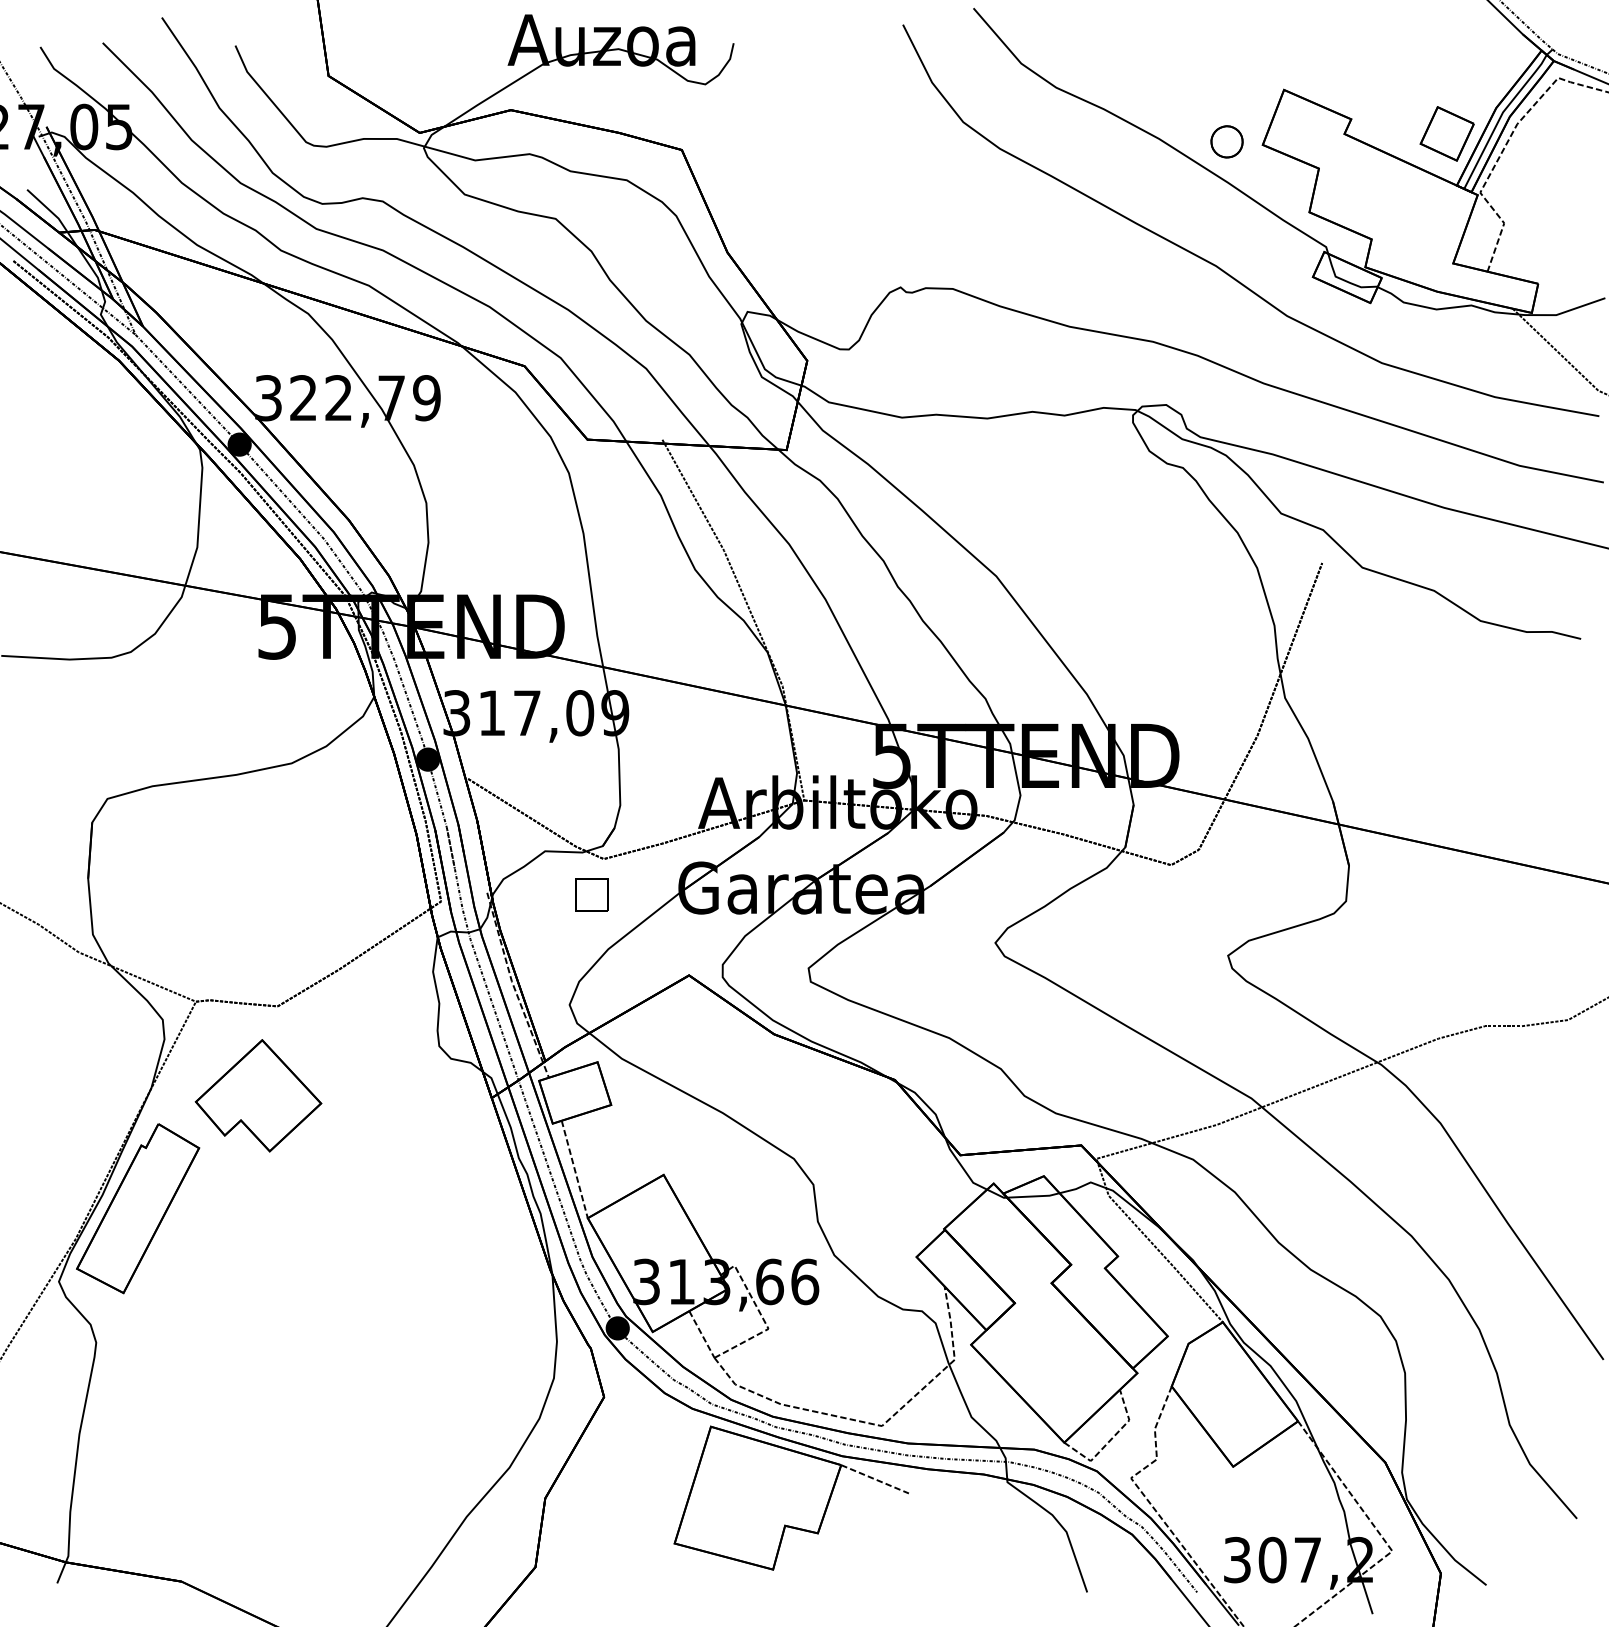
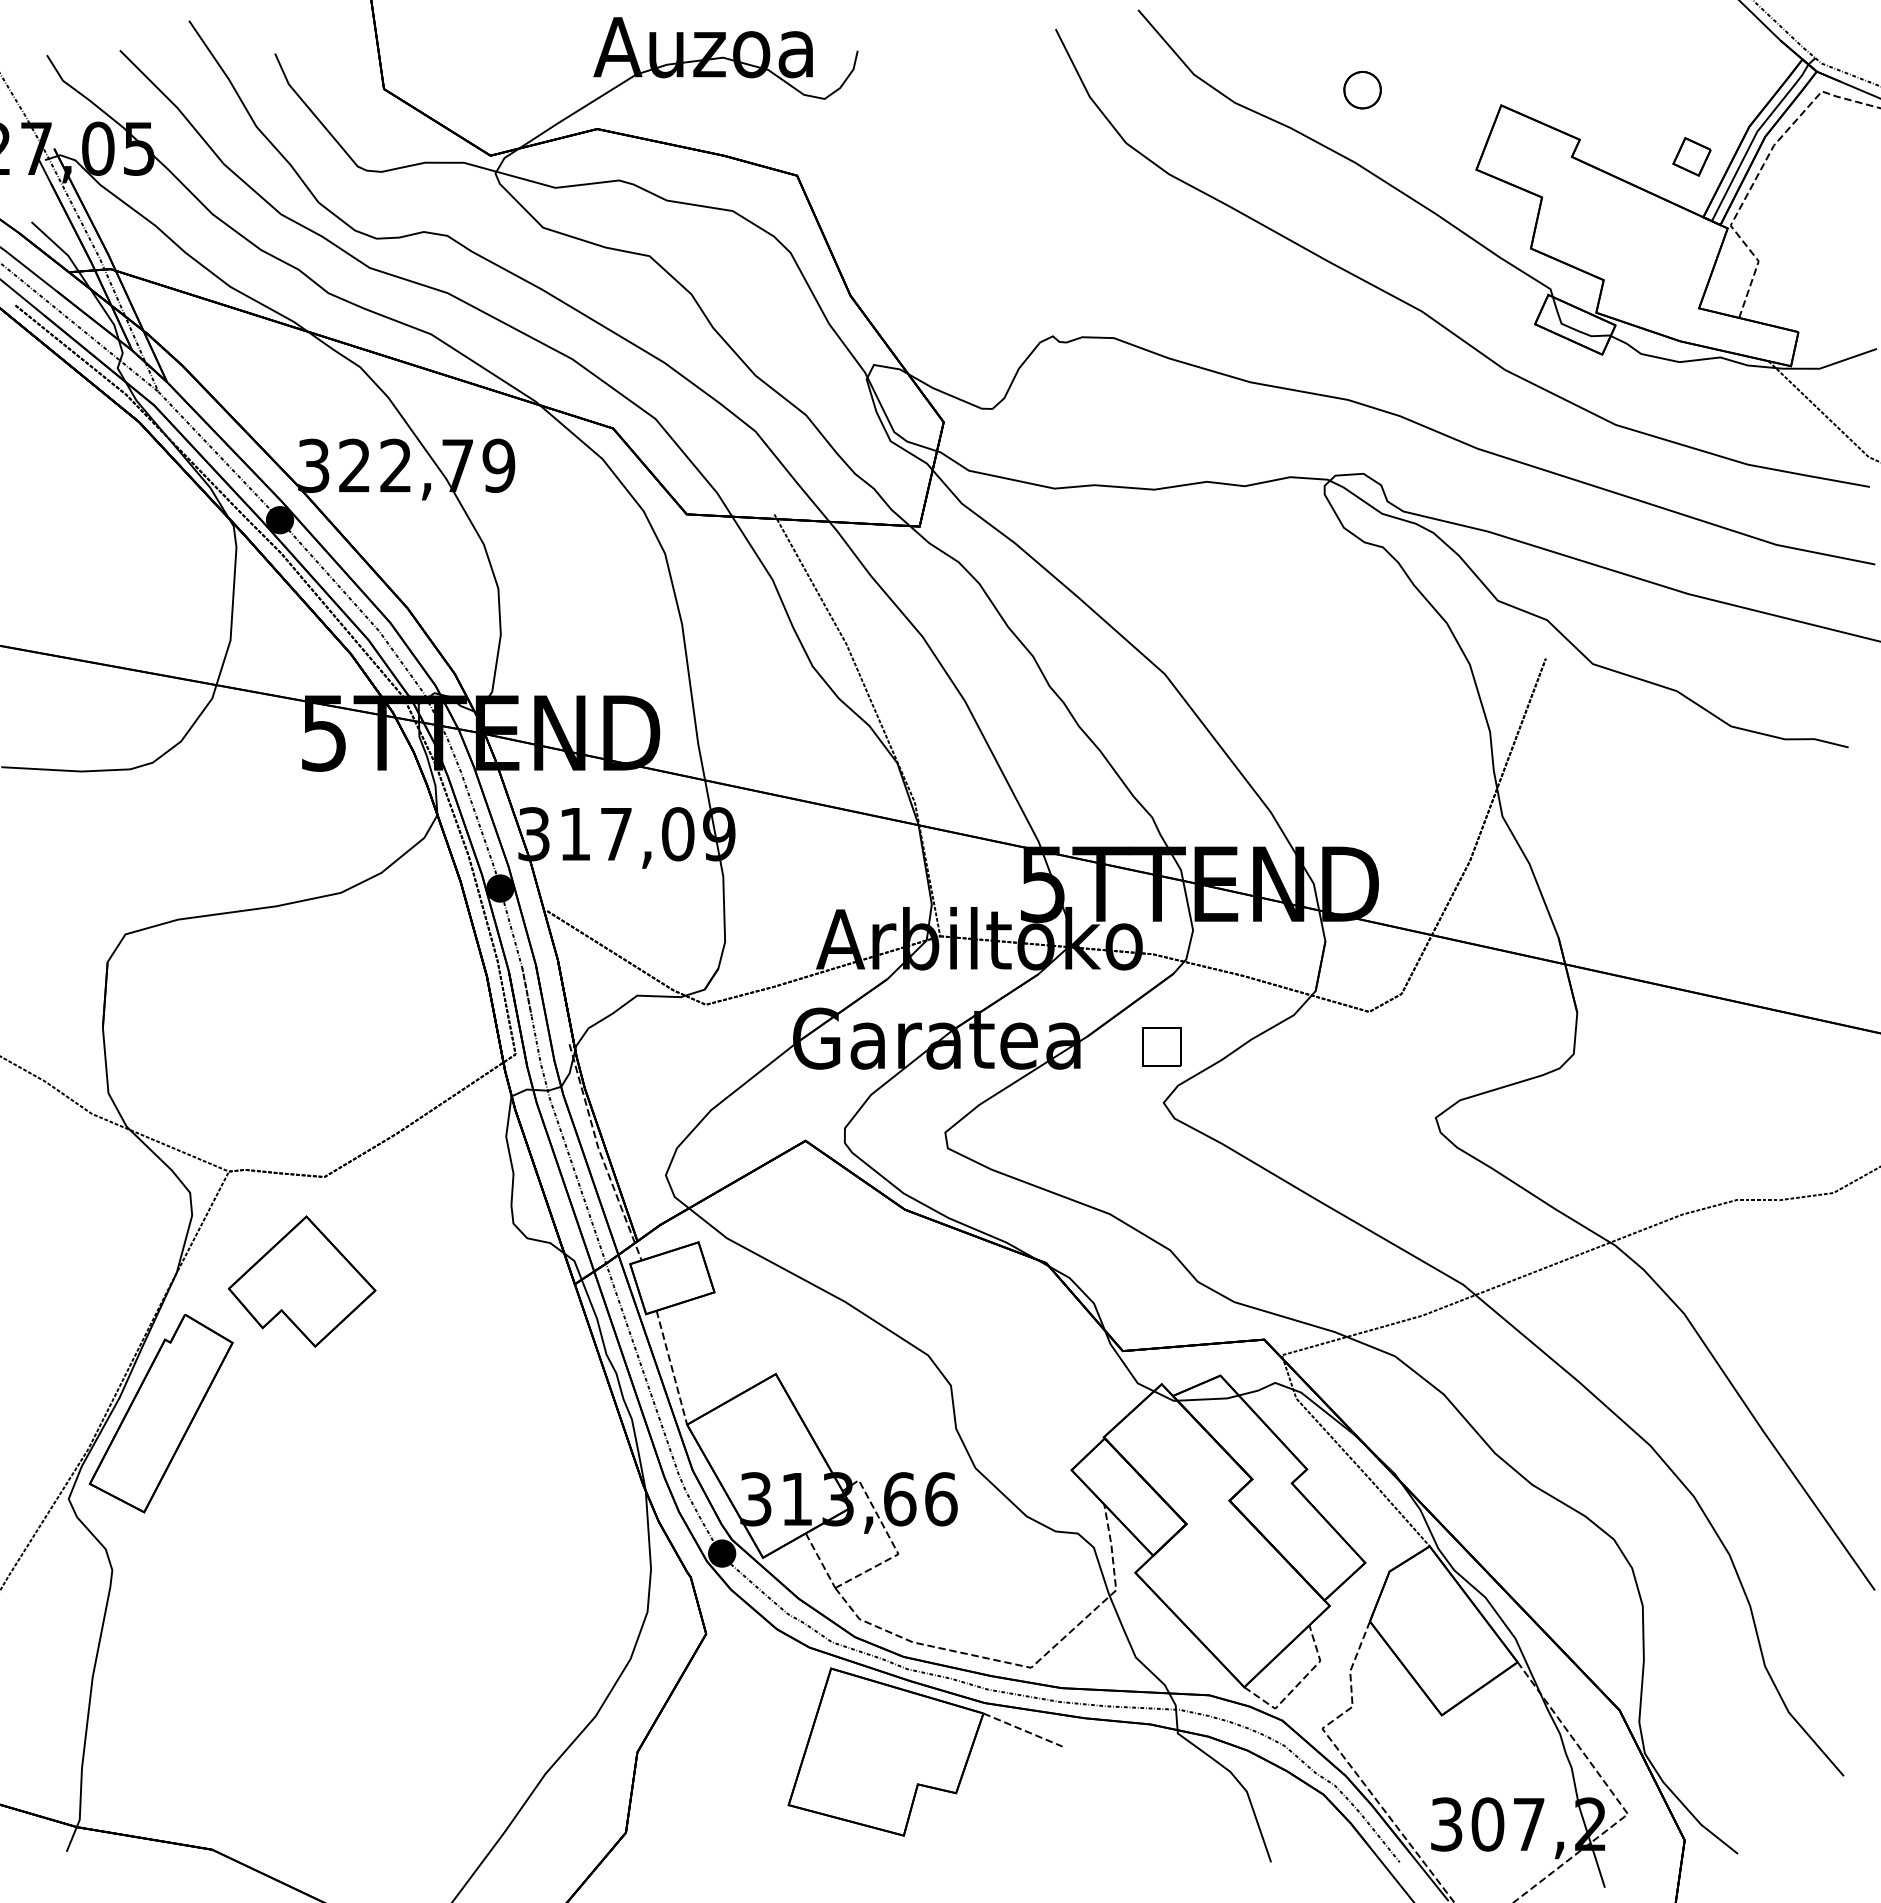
part: (1446, 133) -> (1691, 156), size x0.6
part: (1226, 141) -> (1362, 89), moved
part: (591, 894) -> (1161, 1046), moved

